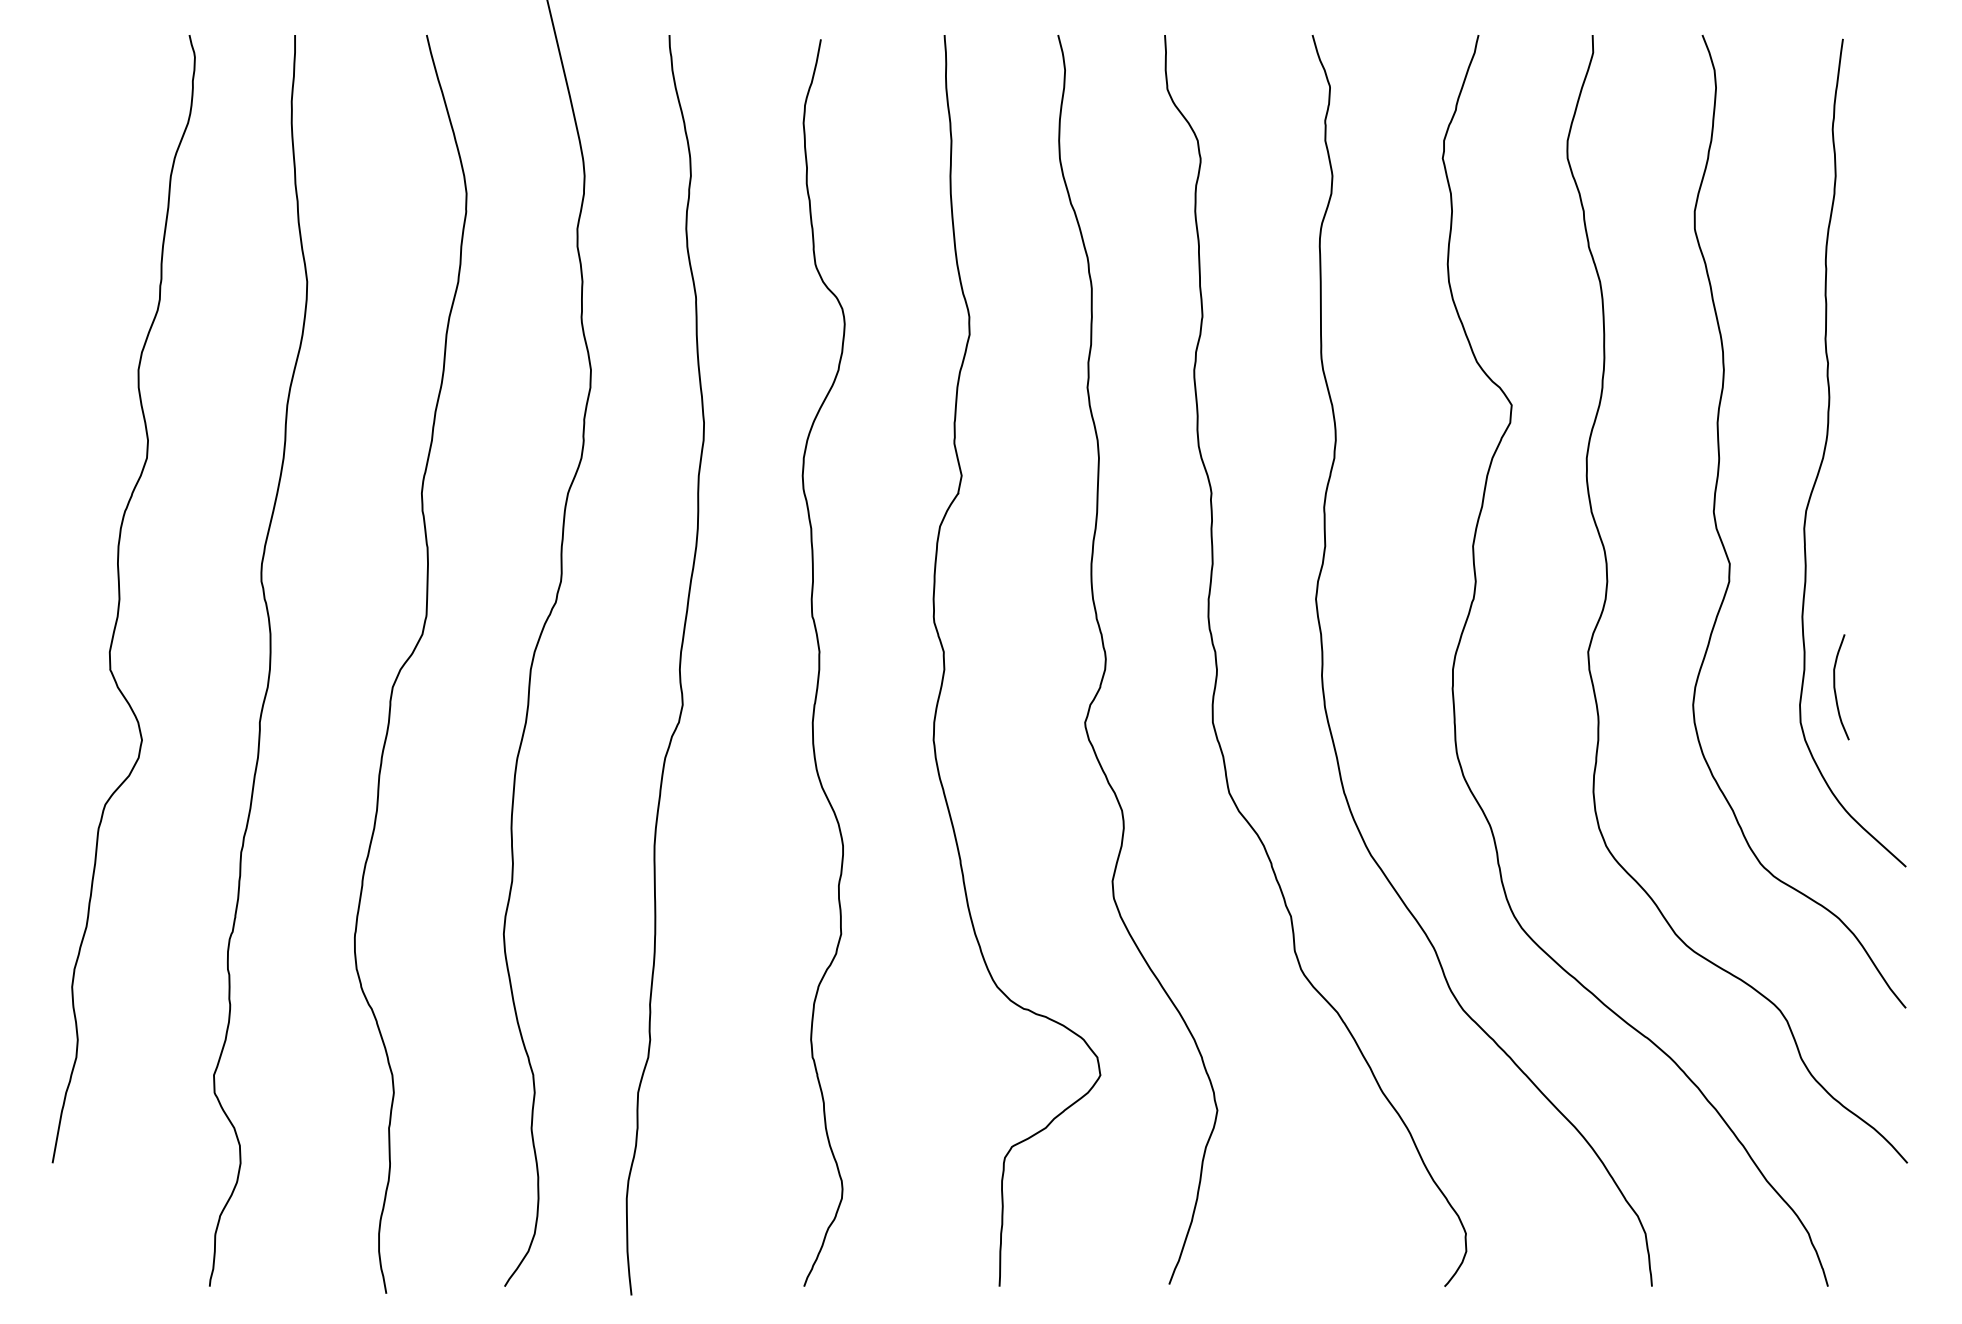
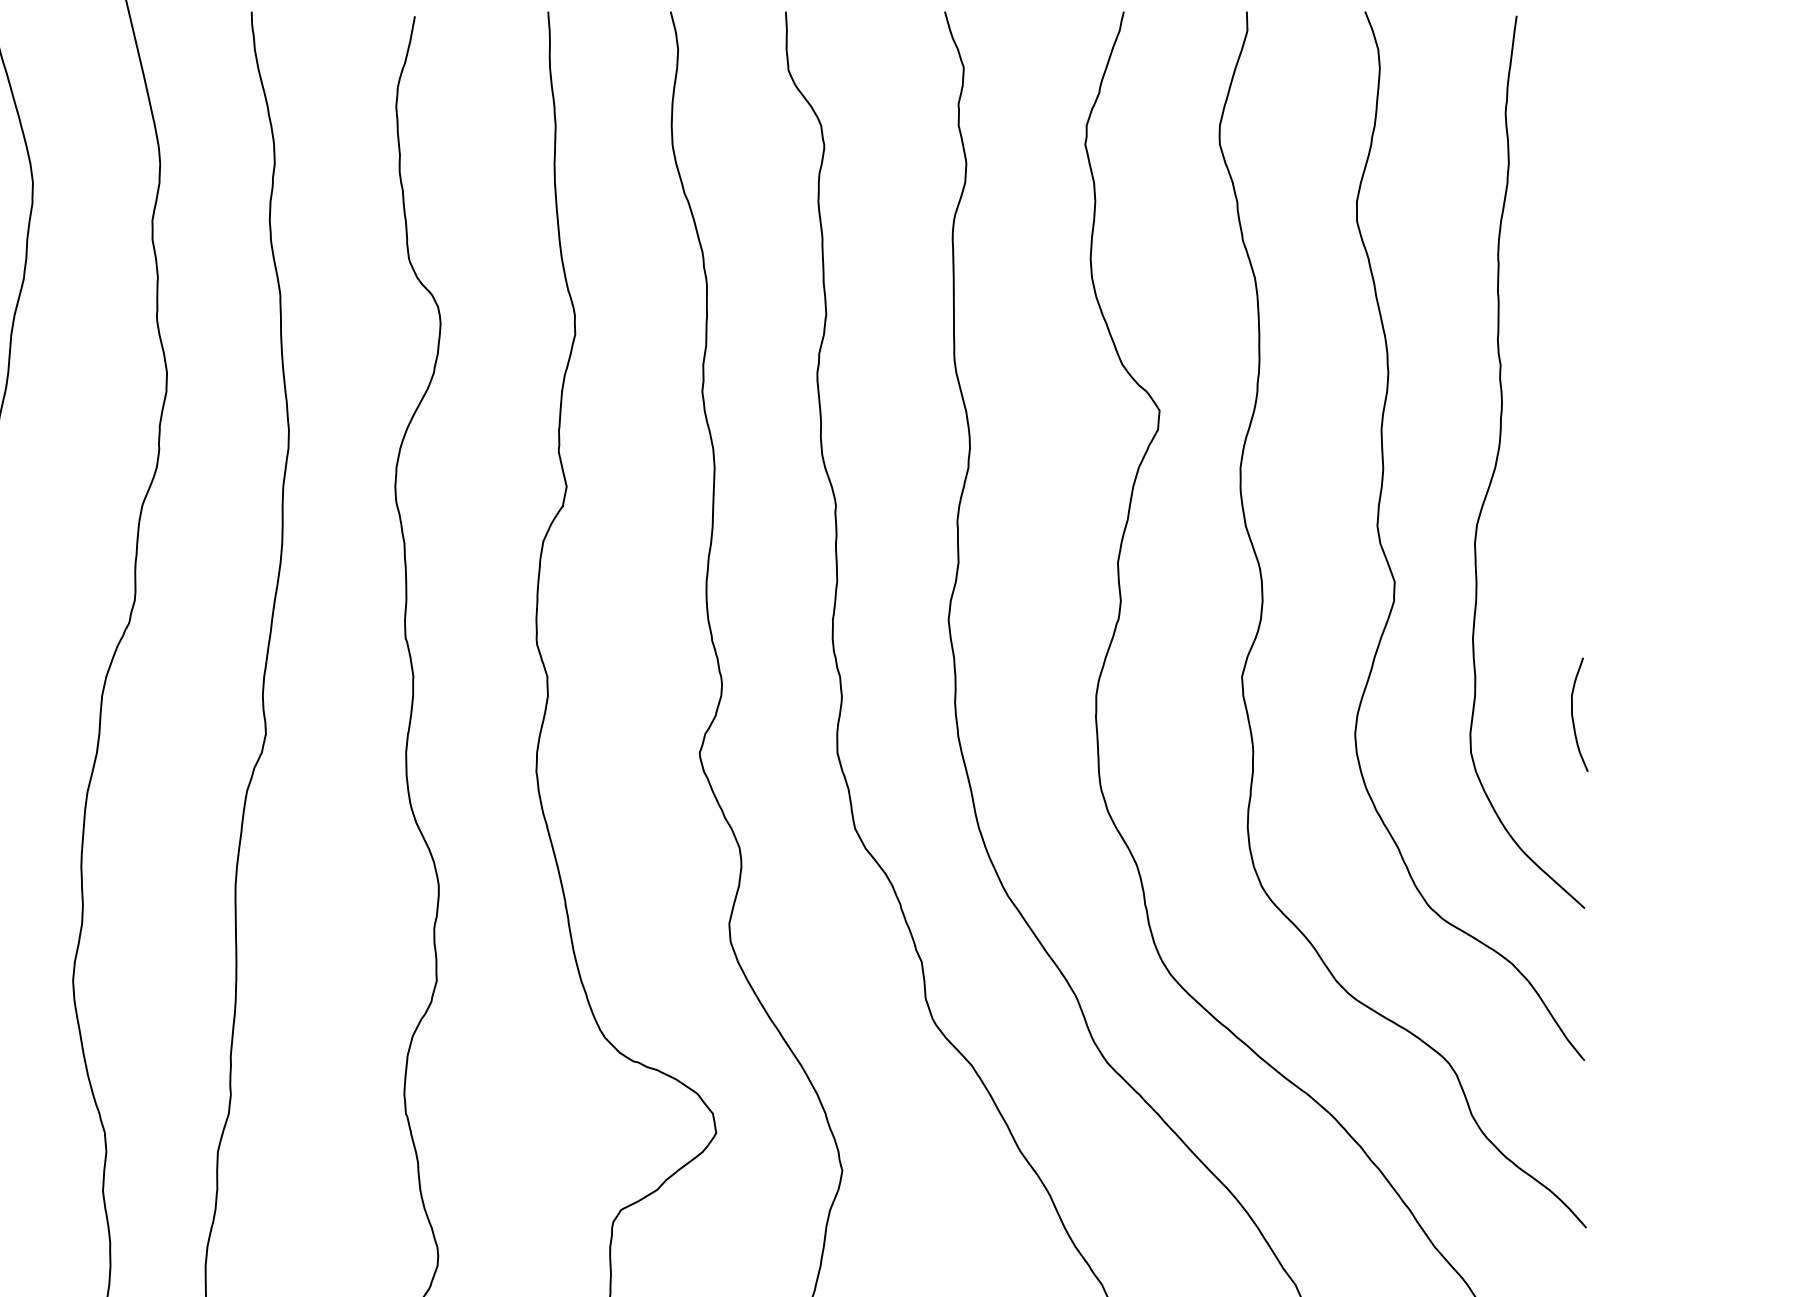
curve: (1835, 687) -> (1573, 715), moved

